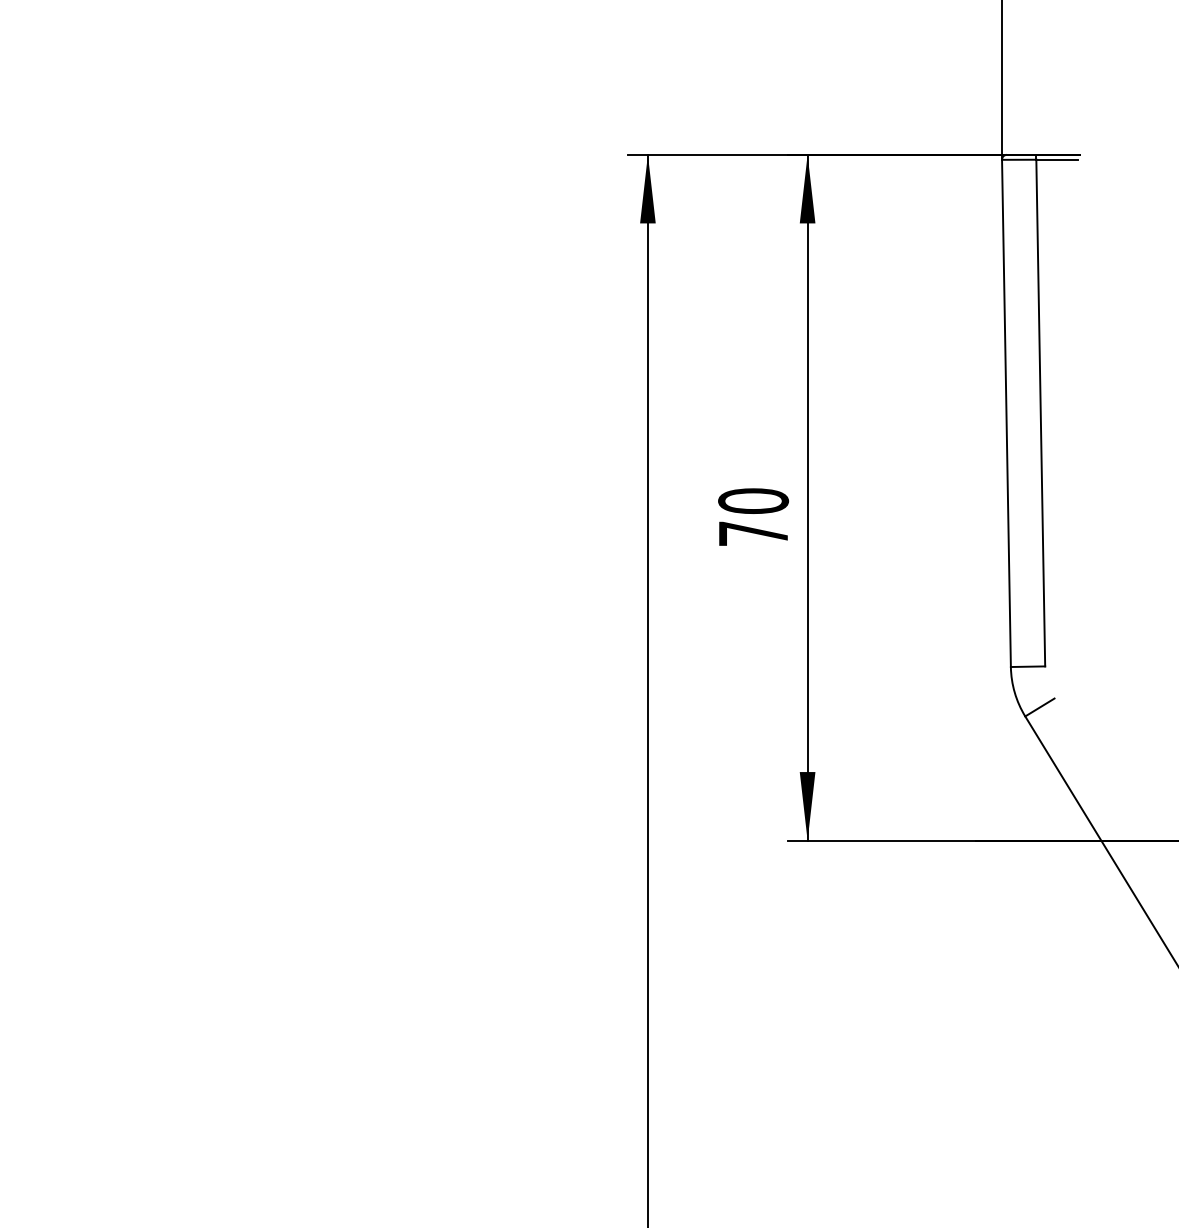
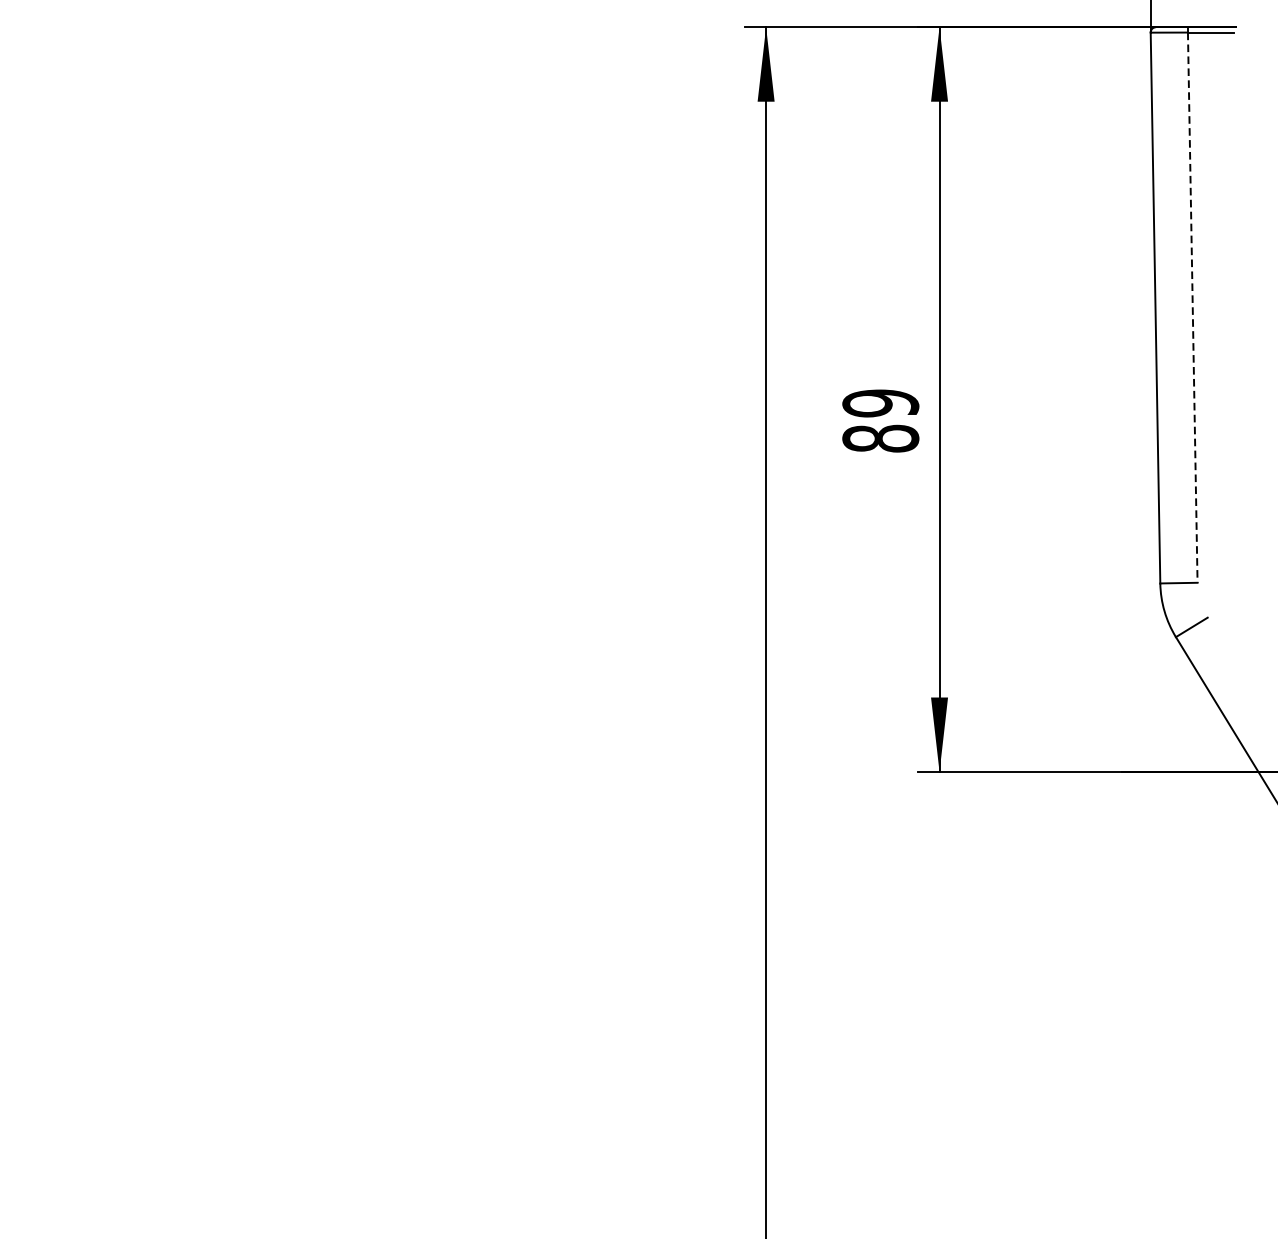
line: (1040, 413) -> (1192, 308), solid -> dashed
text: (753, 517) -> (880, 421), 70 -> 89

